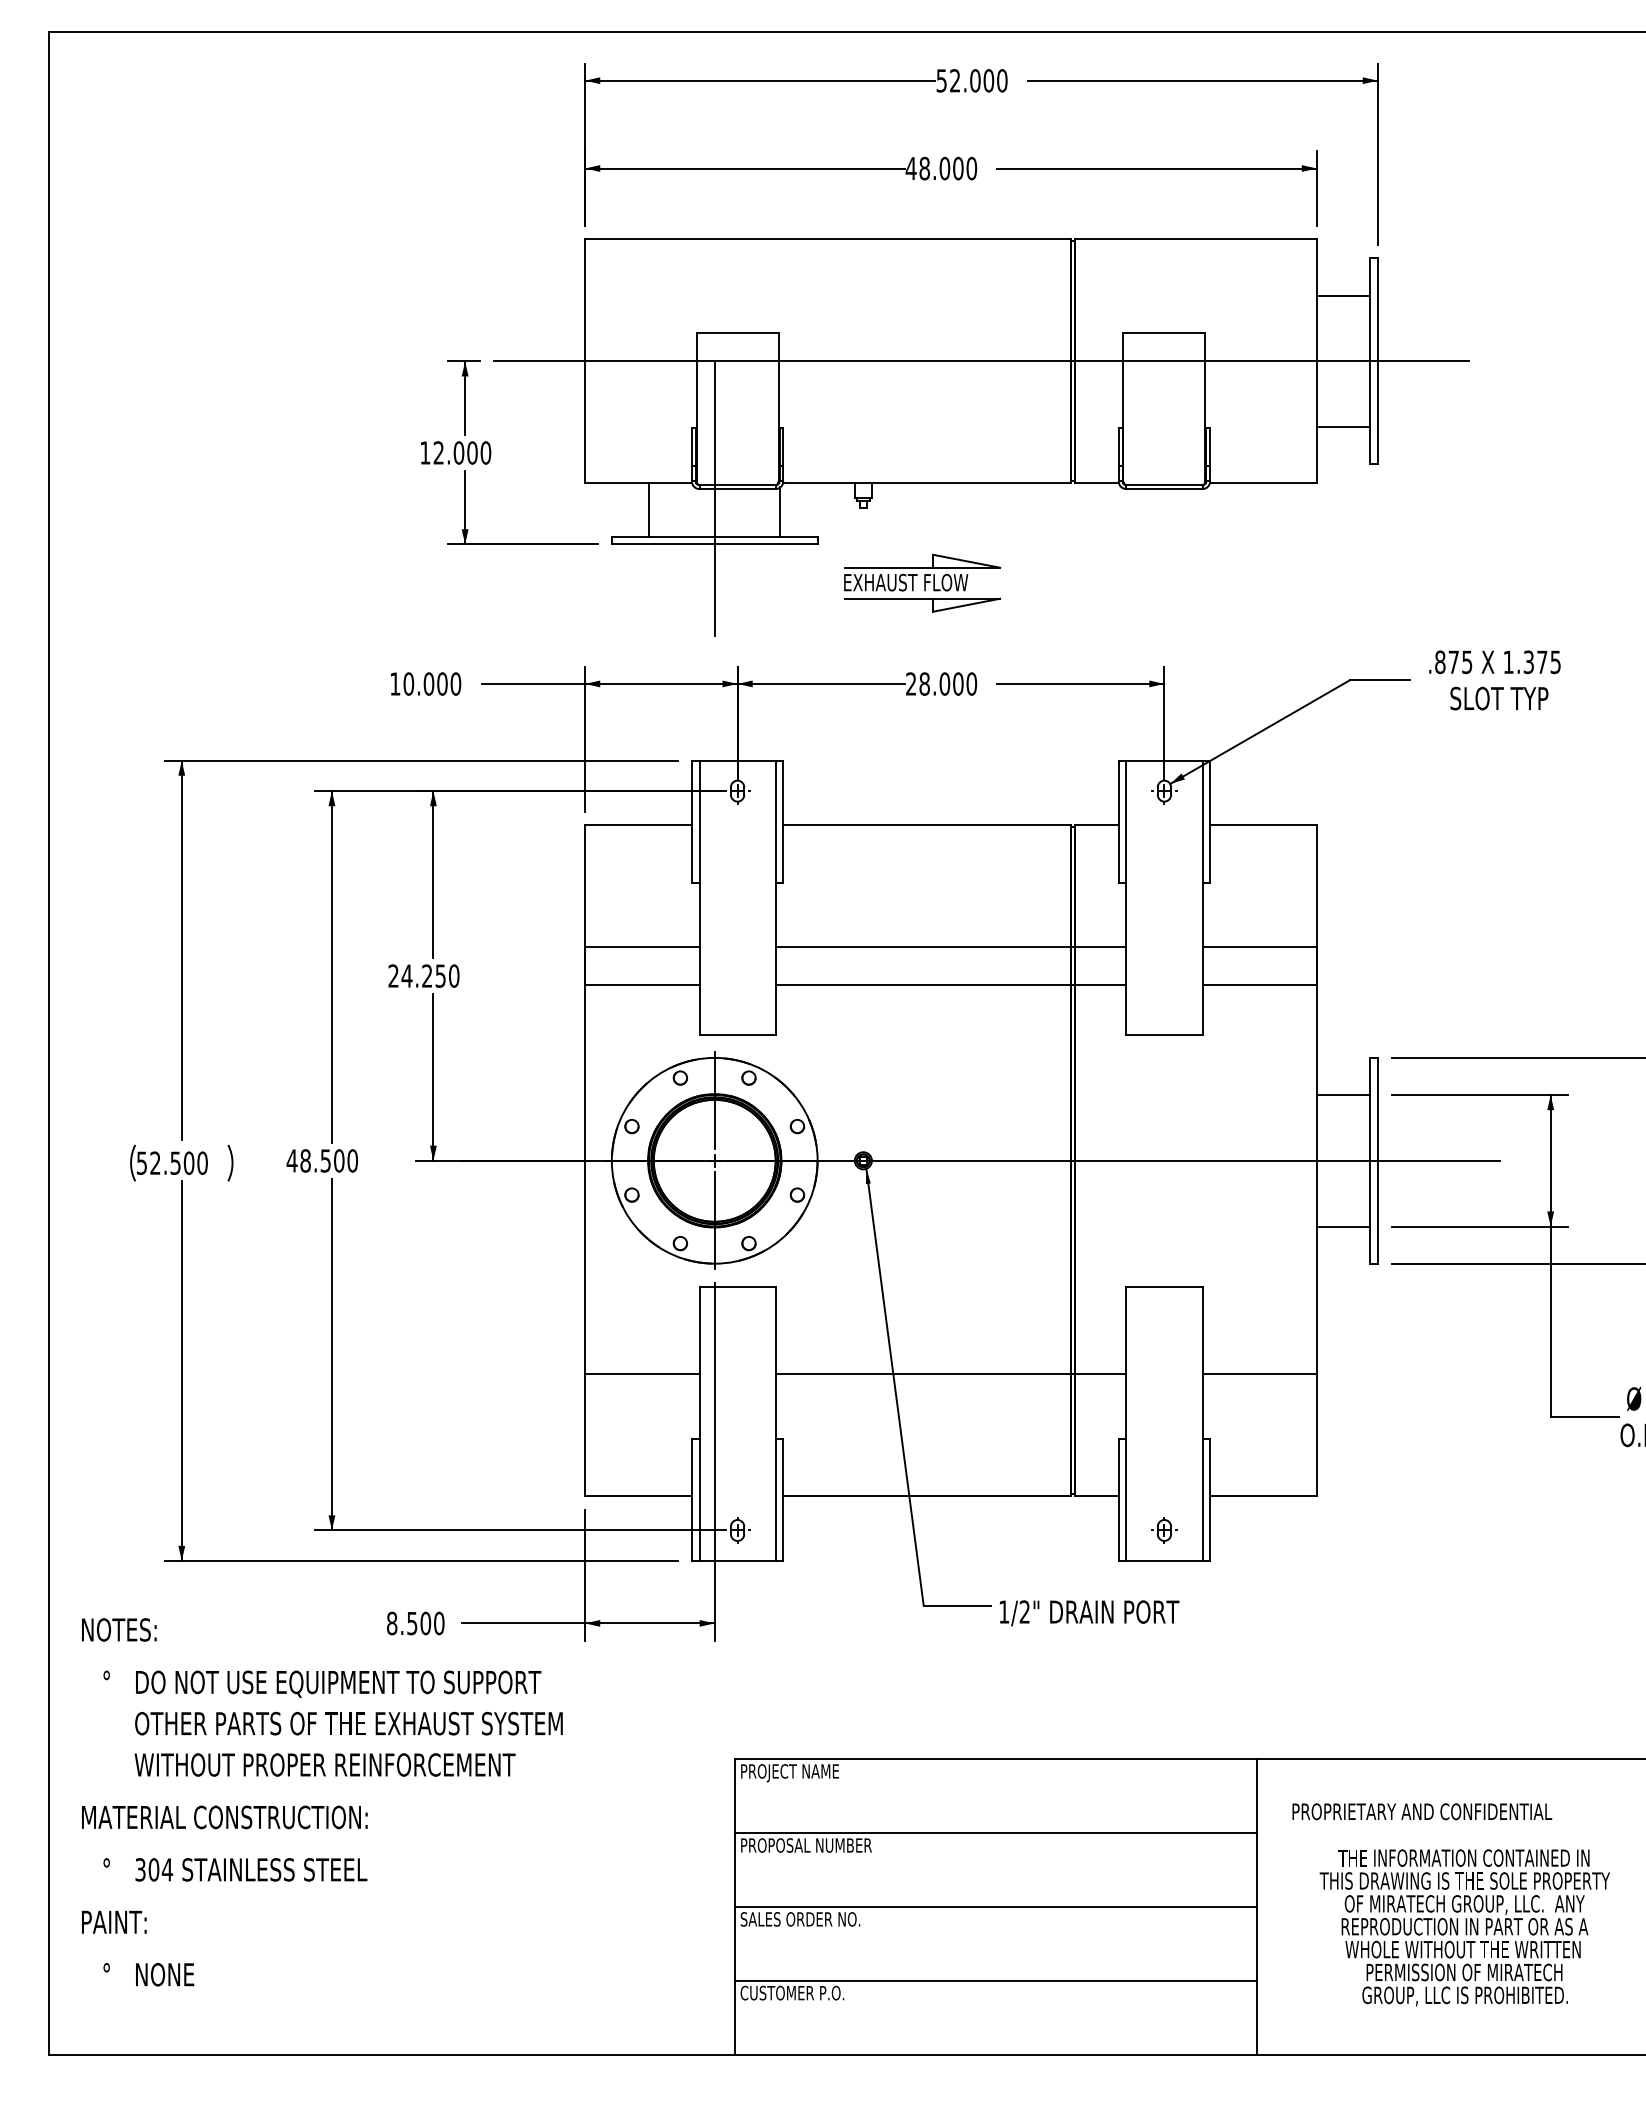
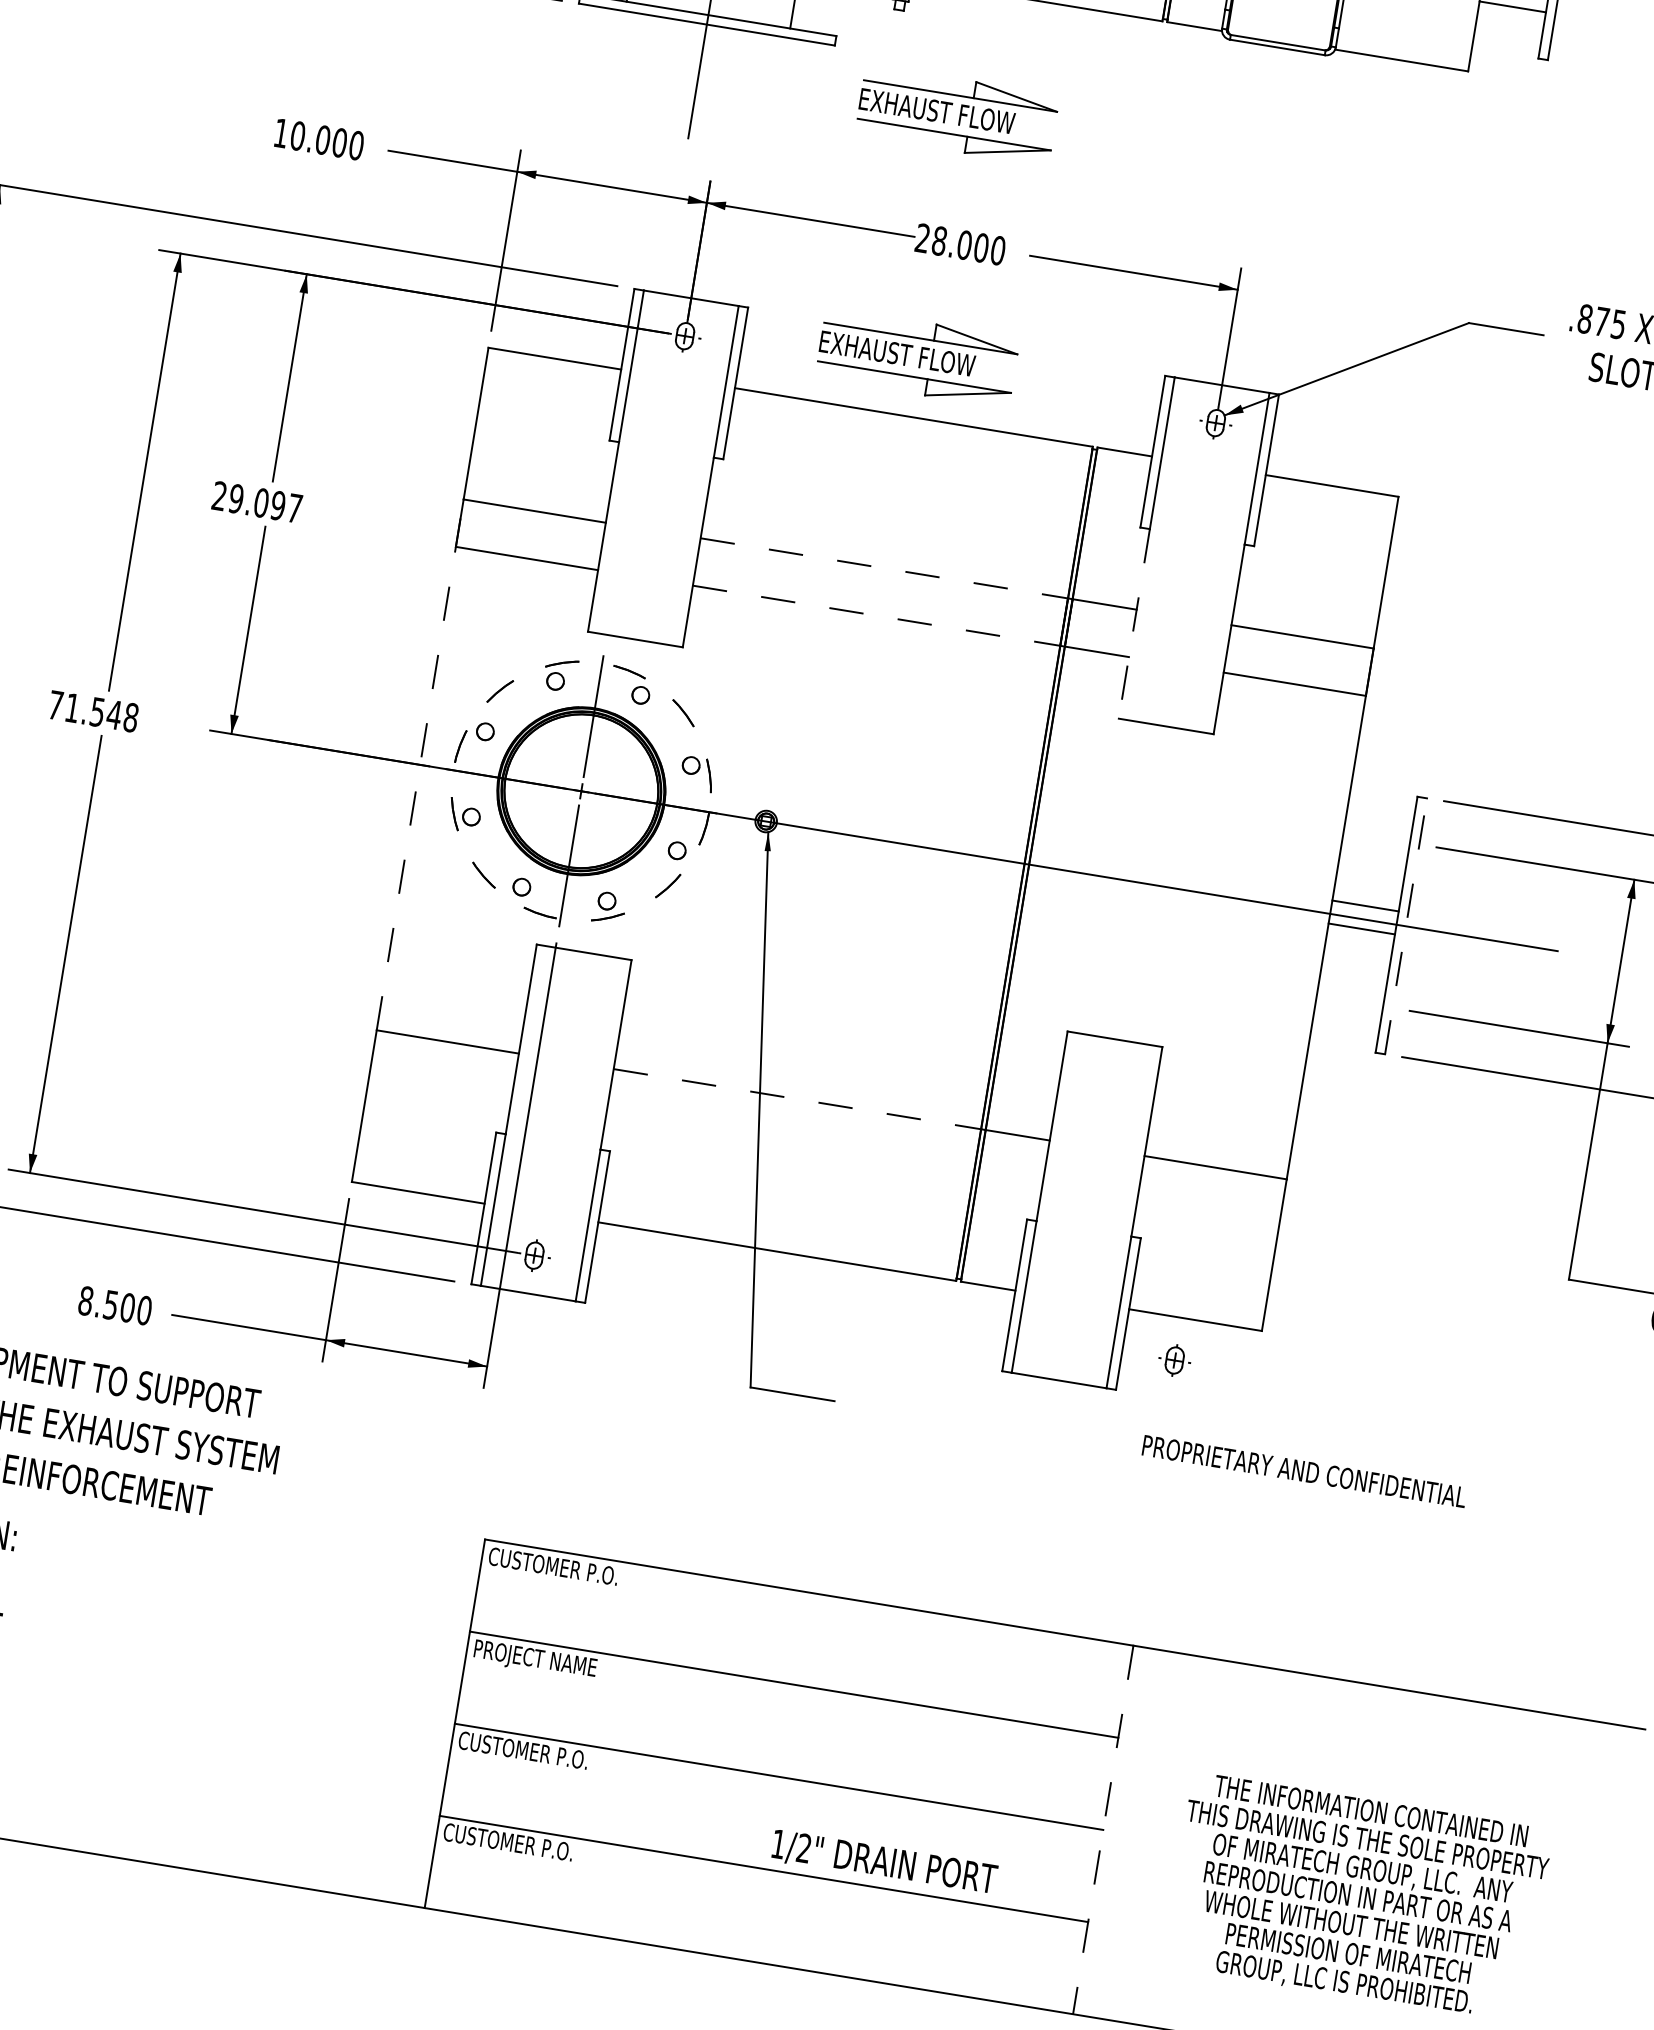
part: (922, 777) -> (917, 356), added
line: (923, 947) -> (884, 568), solid -> dashed
line: (1126, 959) -> (1134, 624), solid -> dashed
text: (430, 975) -> (265, 502), 24.250 -> 29.097
line: (923, 985) -> (876, 615), solid -> dashed
line: (1343, 1095) -> (1365, 906), moved
text: (322, 1160) -> (93, 711), 48.500 -> 71.548
line: (585, 1160) -> (420, 764), solid -> dashed
circle: (714, 1160) -> (581, 790), solid -> dashed
line: (1377, 1160) -> (1405, 925), solid -> dashed
line: (1343, 1226) -> (1361, 928), moved
line: (923, 1374) -> (797, 1099), solid -> dashed
part: (1164, 1530) -> (1174, 1360), moved
text: (1089, 1613) -> (884, 1863), moved
text: (792, 1773) -> (553, 1569), PROJECT NAME -> CUSTOMER P.O.
text: (1422, 1811) -> (1304, 1471), moved
text: (818, 1847) -> (570, 1666), PROPOSAL NUMBER -> PROJECT NAME
line: (1256, 1907) -> (1103, 1830), solid -> dashed
text: (800, 1919) -> (533, 1752), SALES ORDER NO. -> CUSTOMER P.O.

